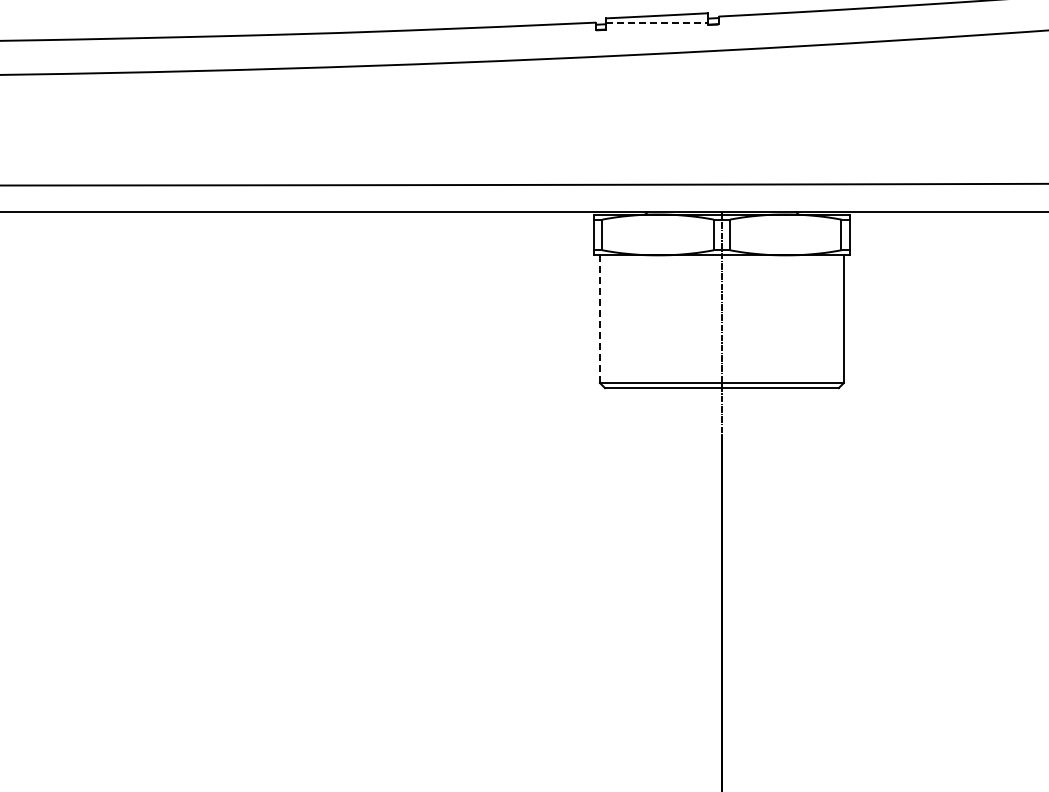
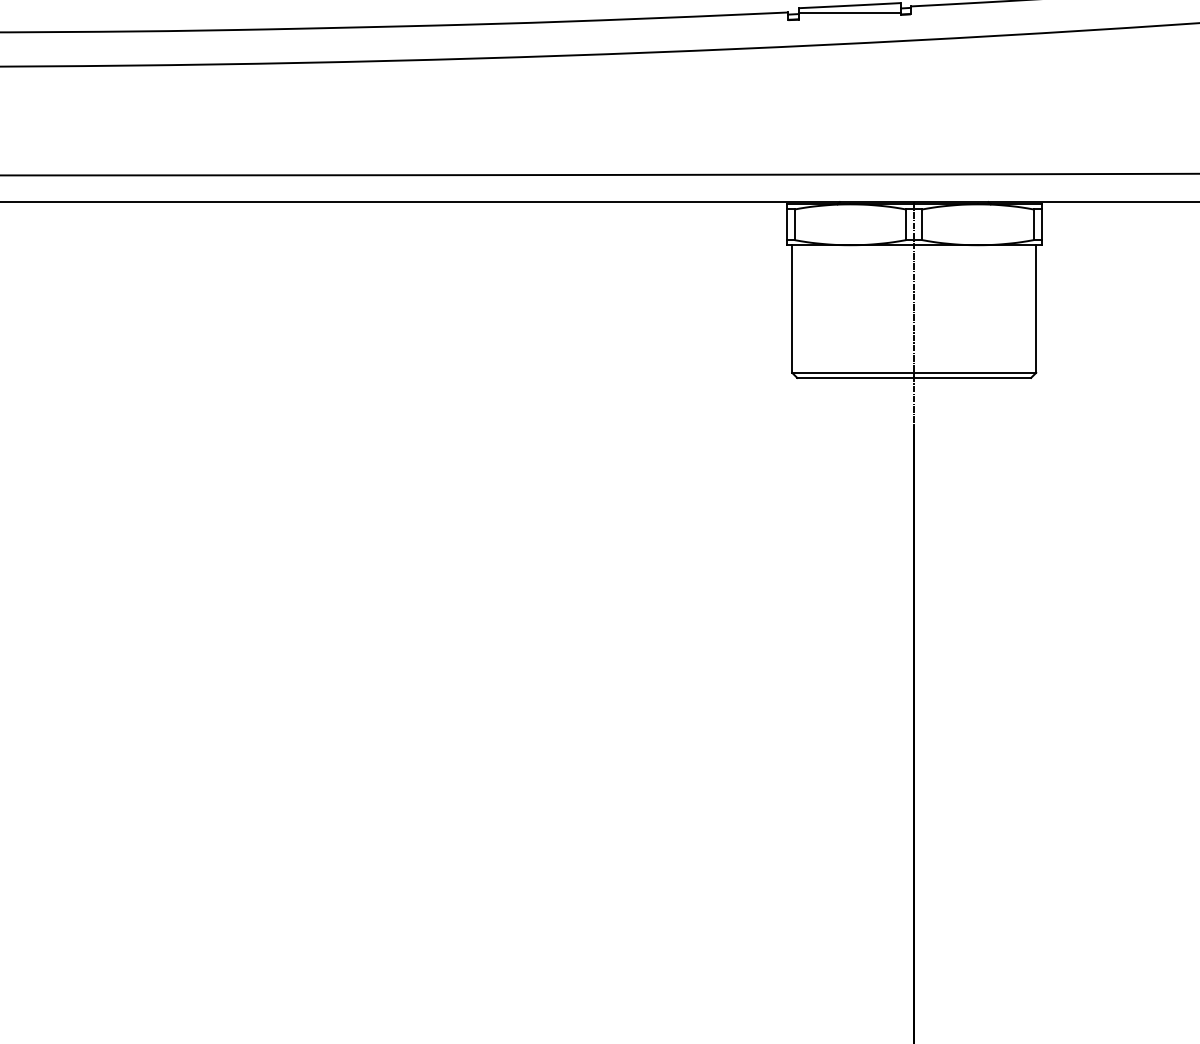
line: (658, 22) -> (850, 12), dashed -> solid
line: (600, 319) -> (792, 309), dashed -> solid

